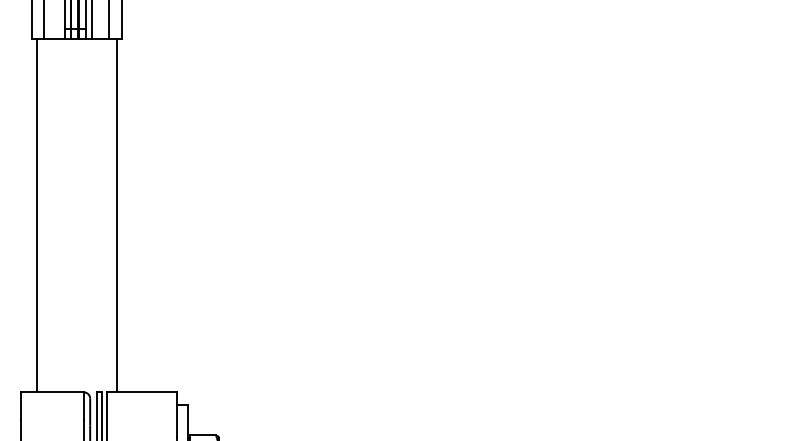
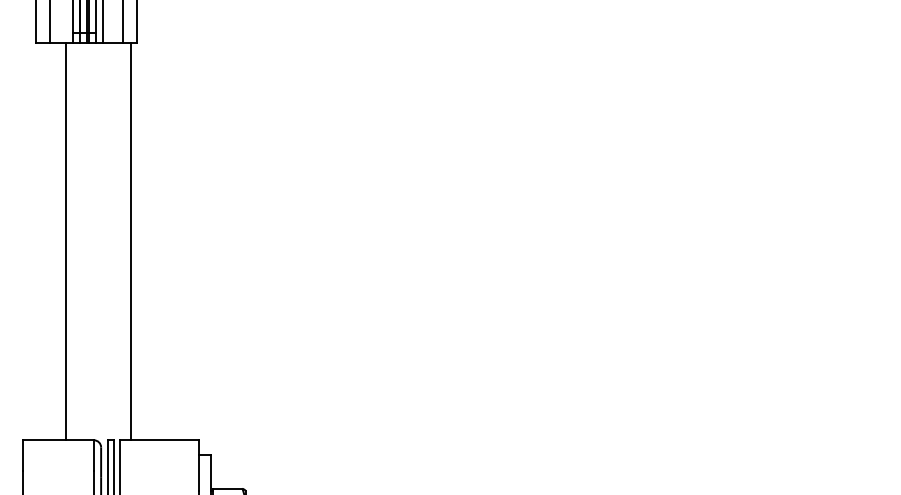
line: (36, 215) -> (65, 241), moved

